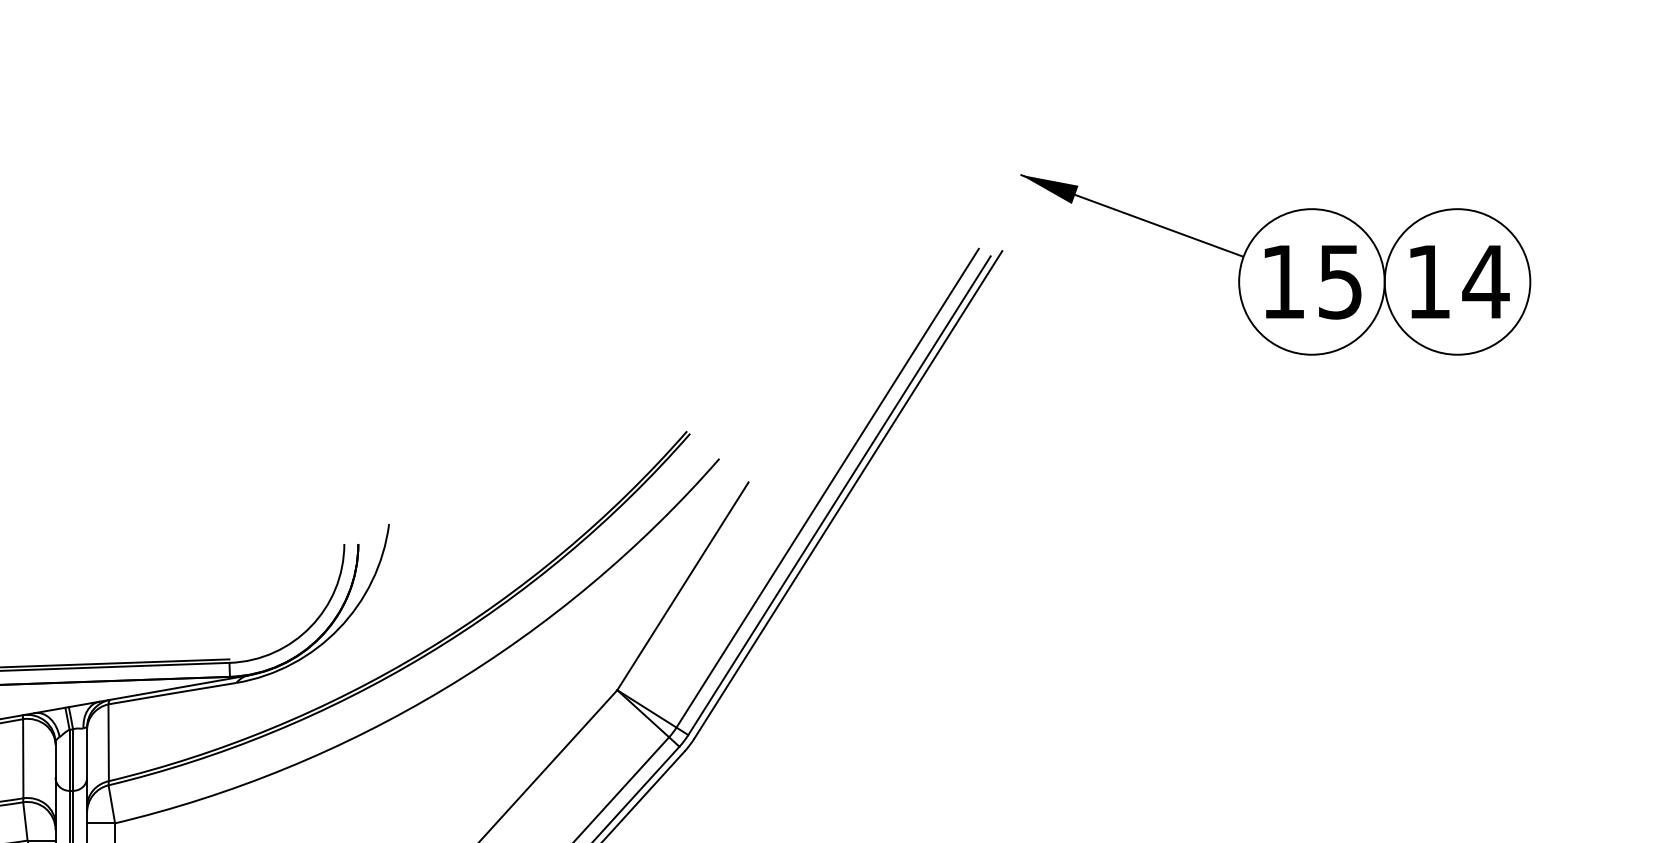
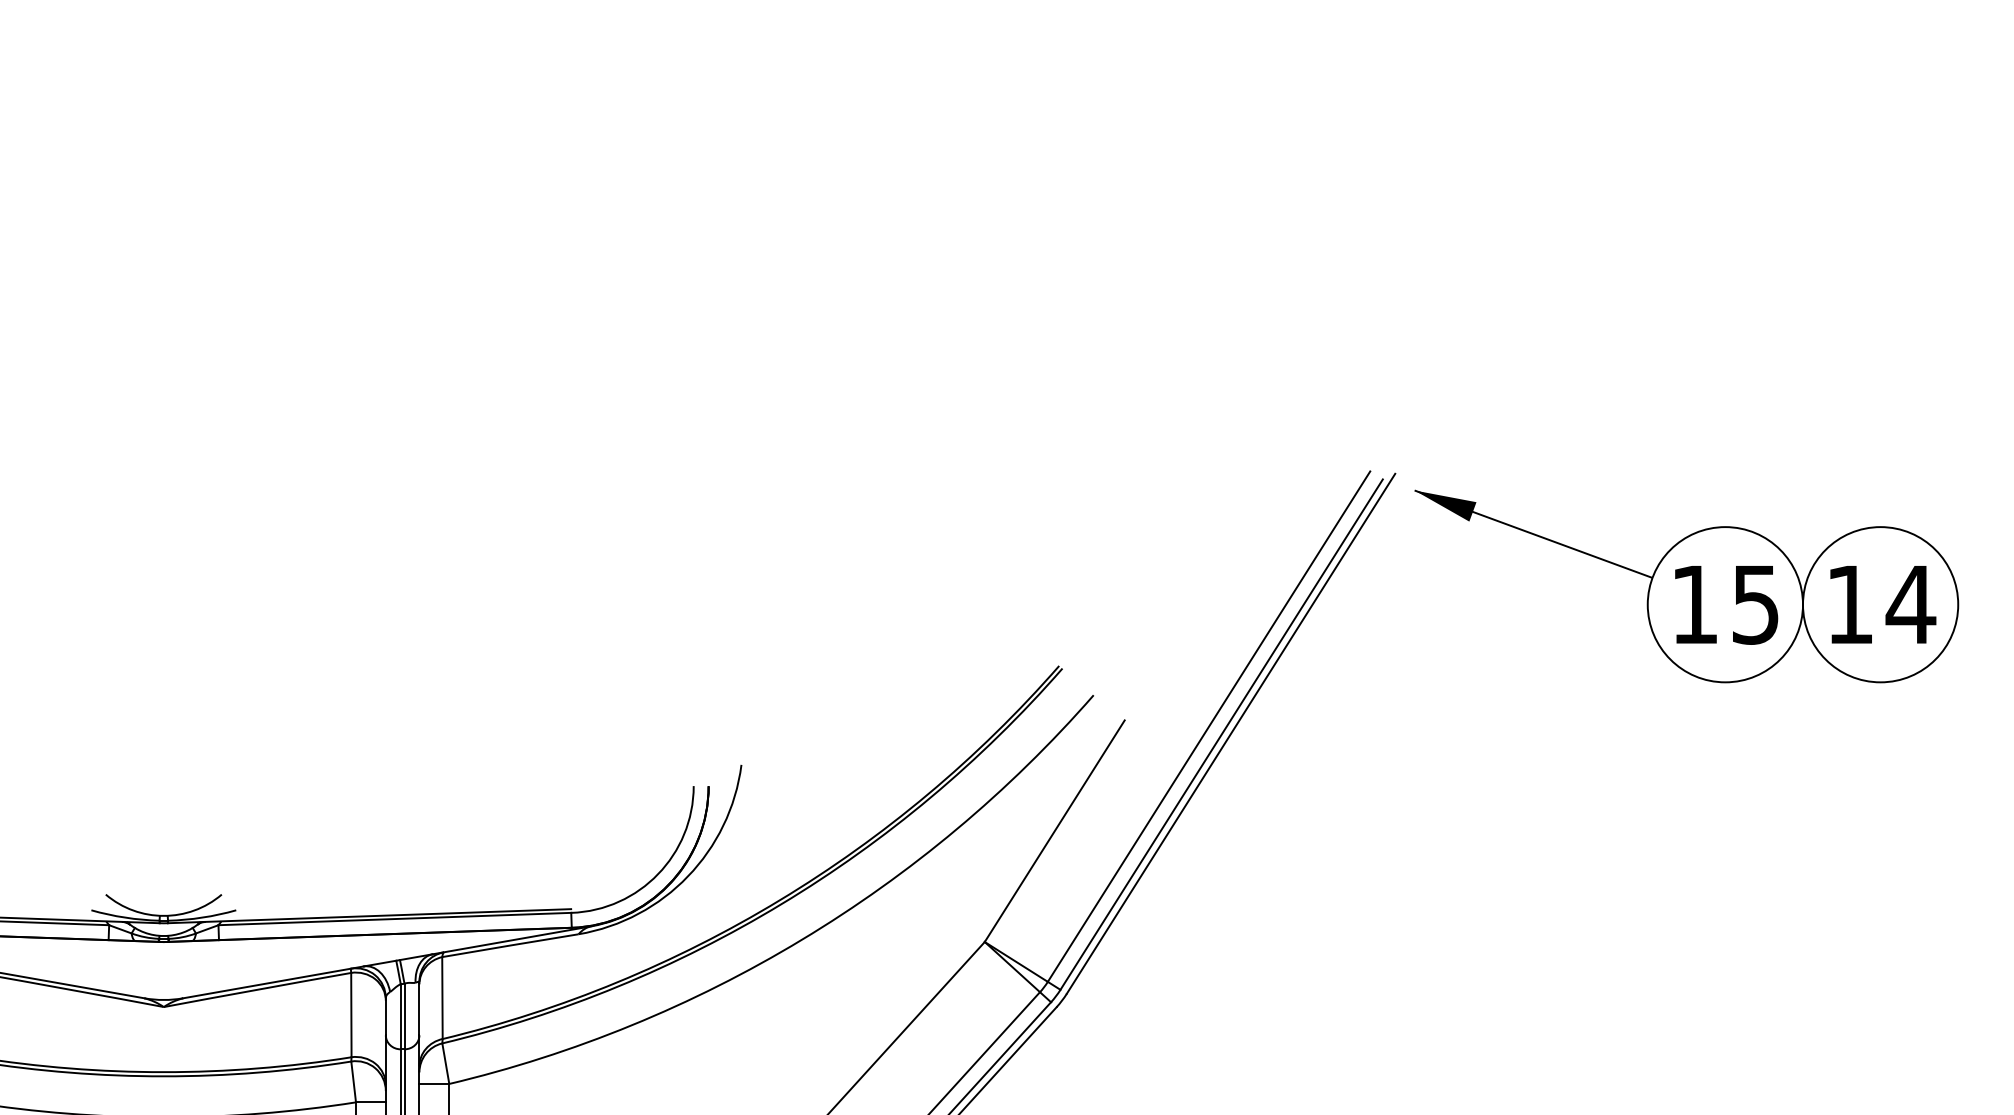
part: (1275, 264) -> (1686, 586), moved

